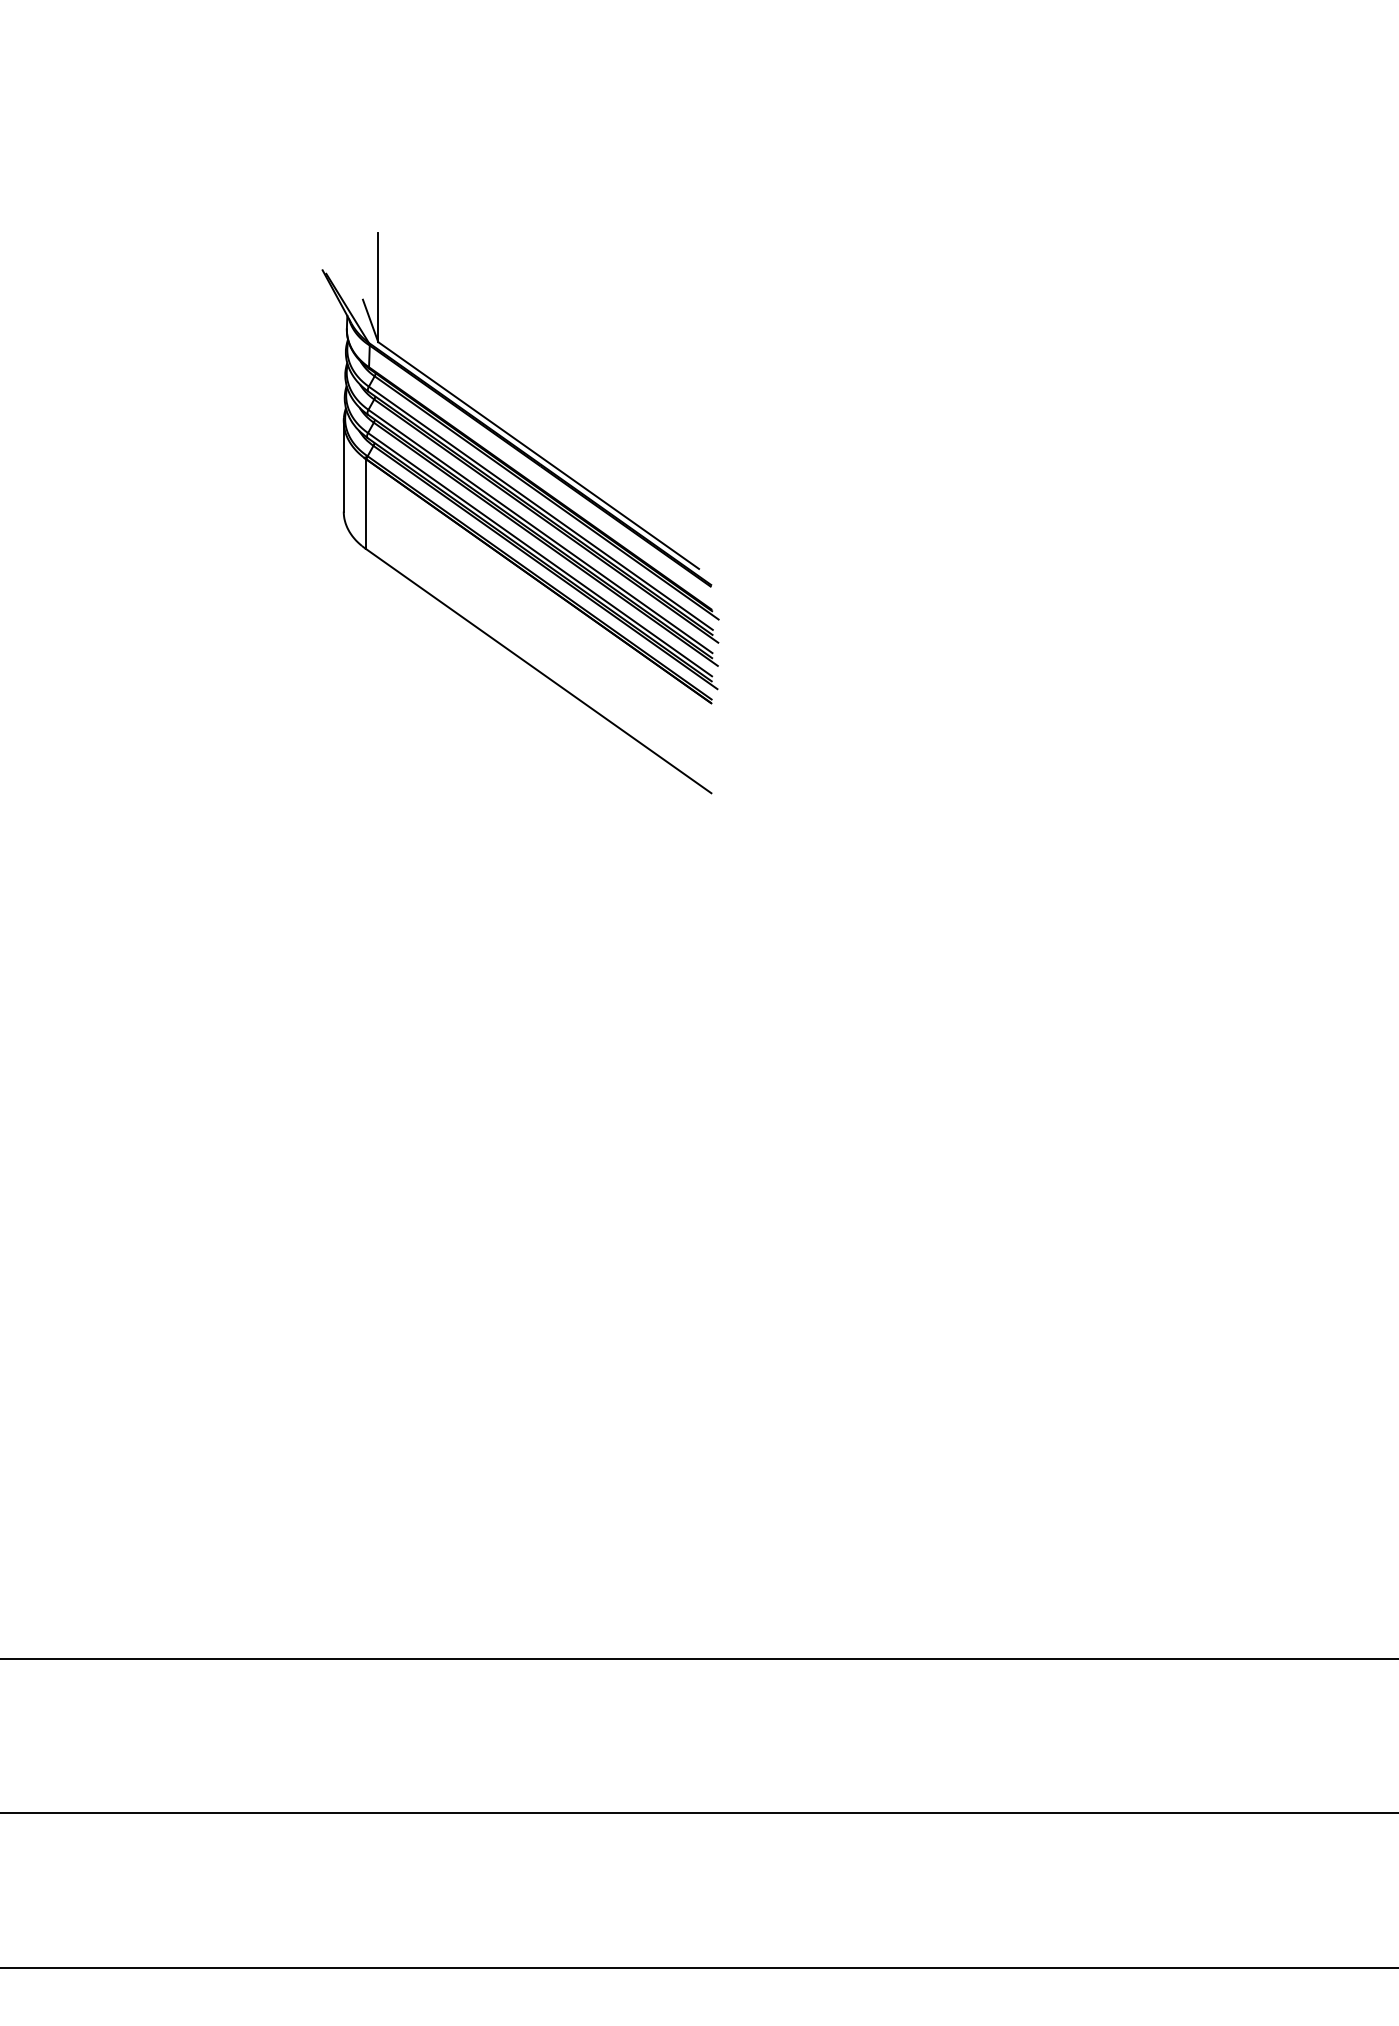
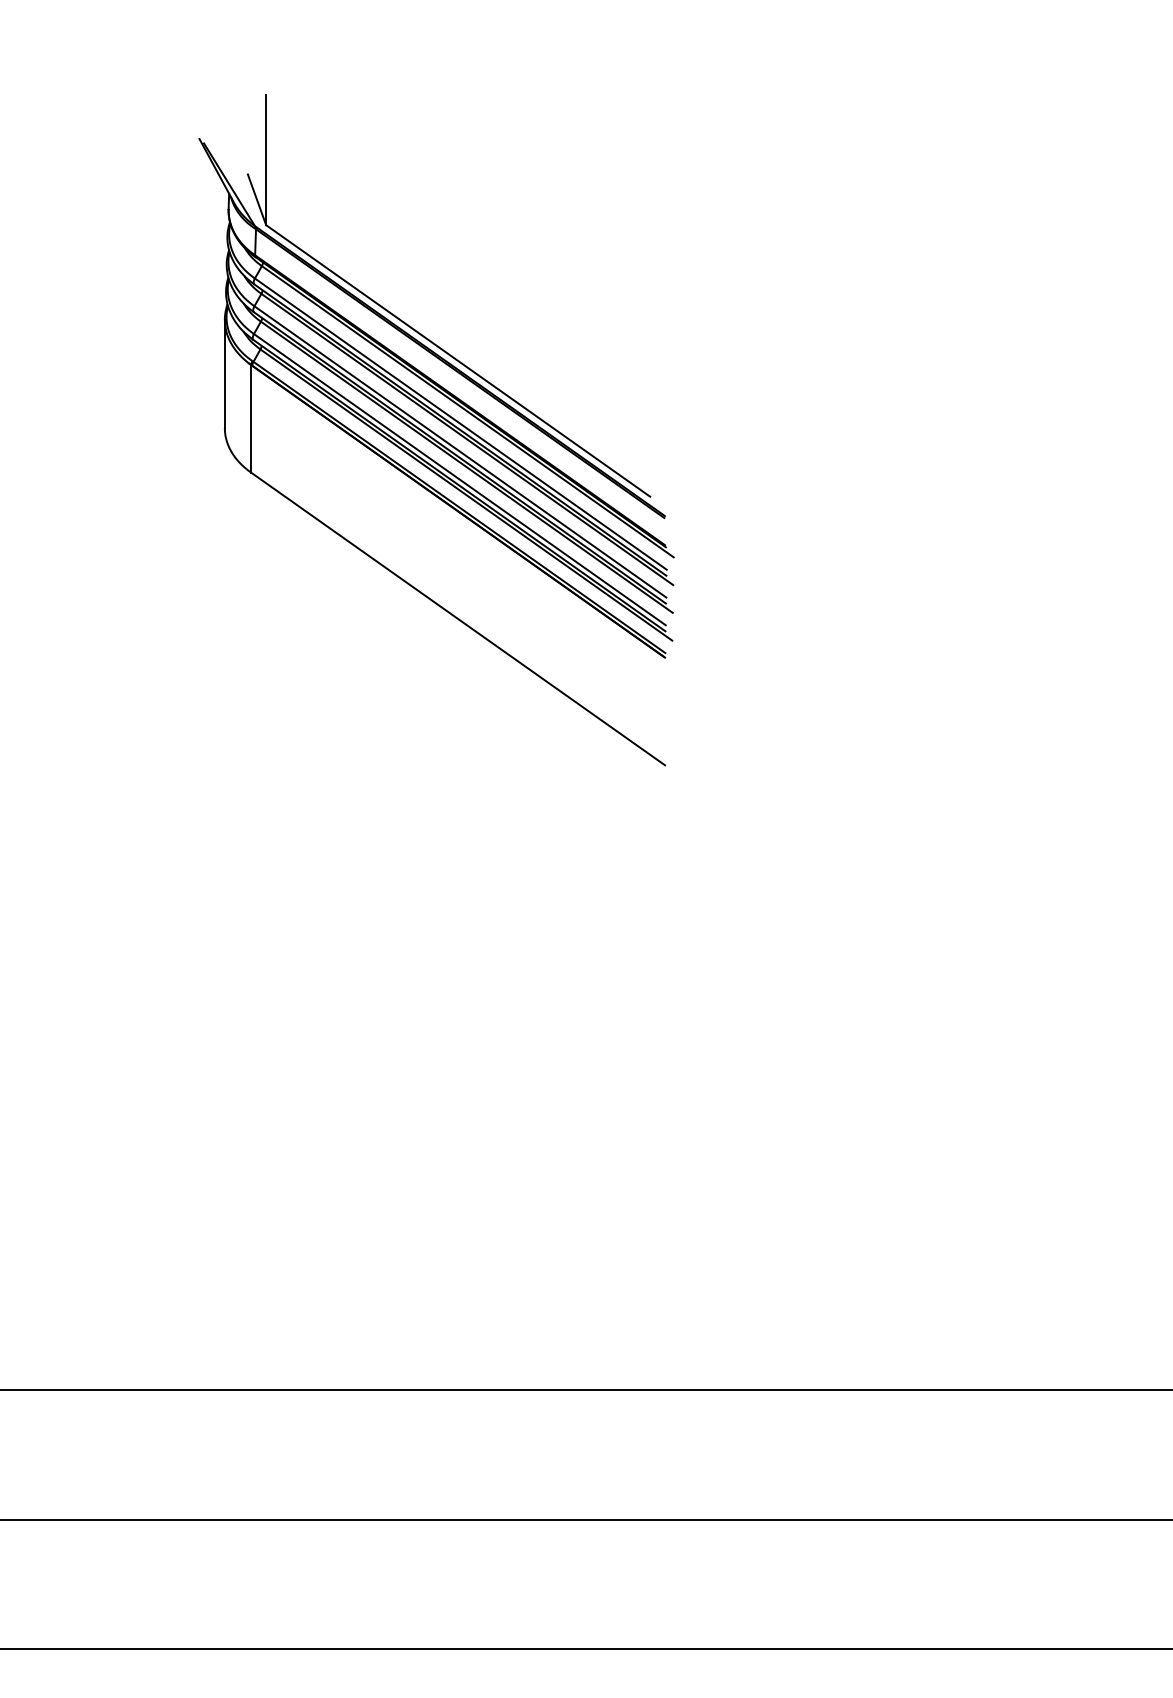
part: (520, 513) -> (436, 430), size x1.43

